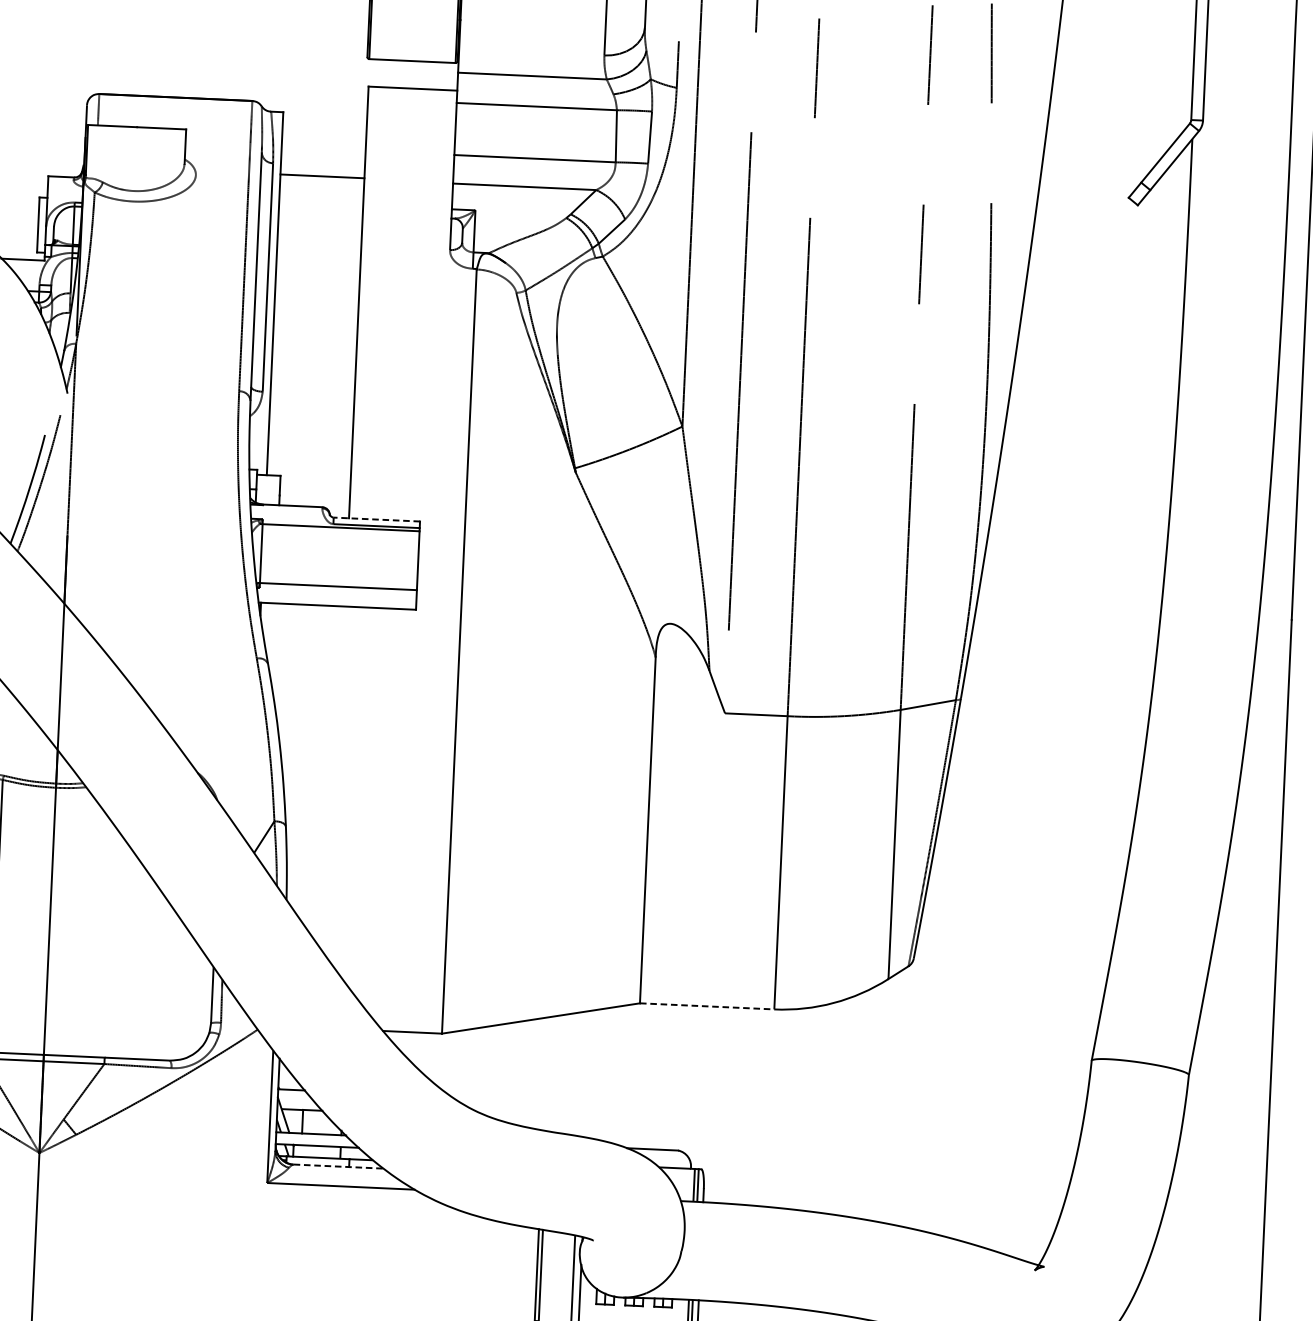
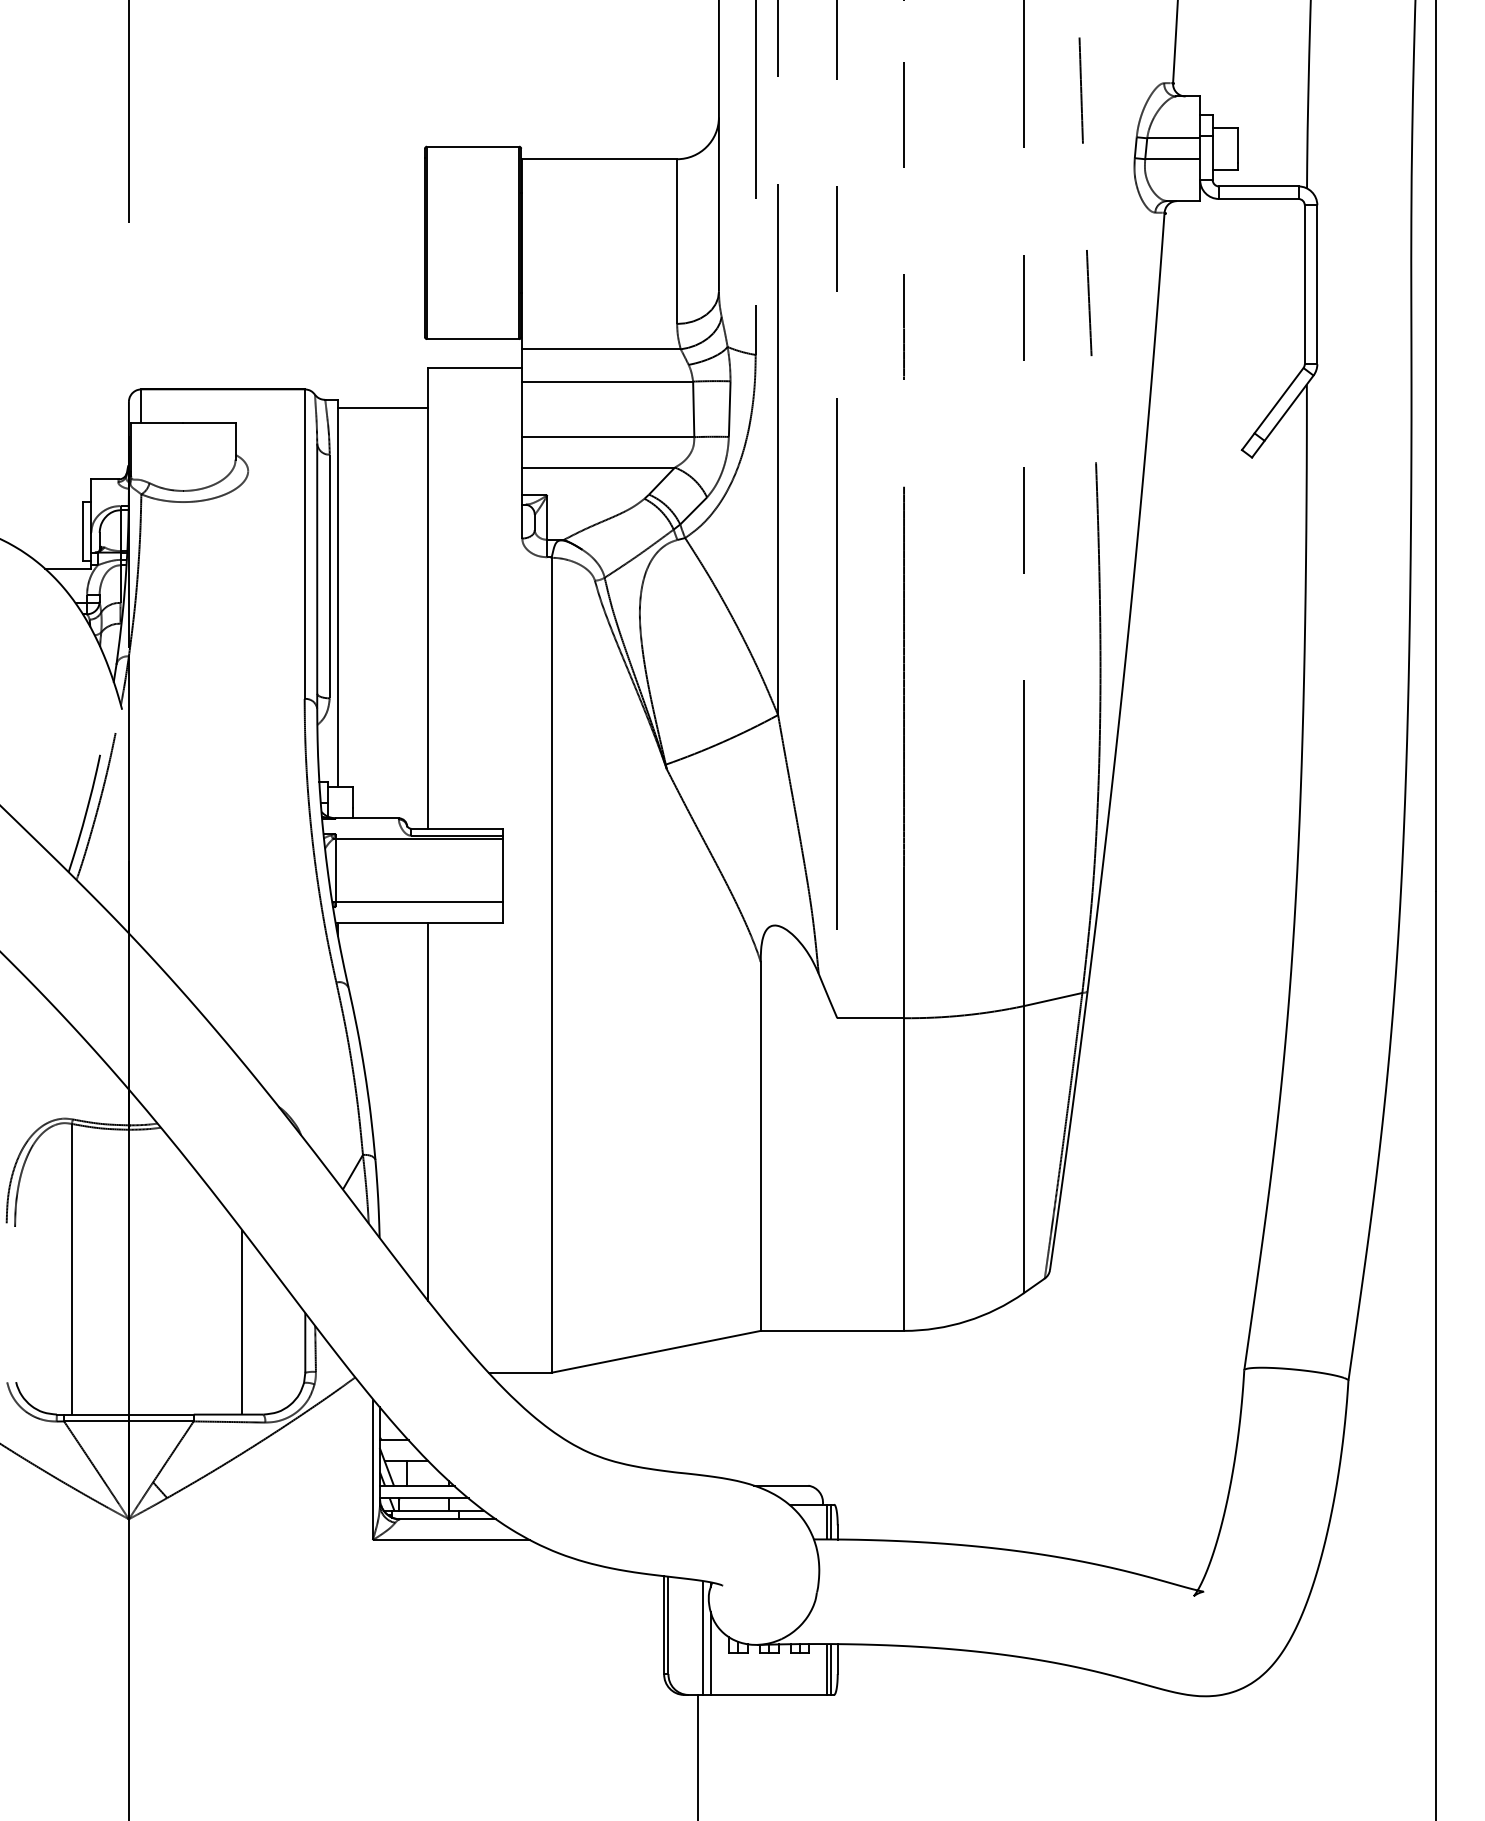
line: (322, 176) -> (382, 408), moved
line: (376, 519) -> (456, 828), dashed -> solid
line: (336, 783) -> (427, 1111), added
line: (154, 972) -> (242, 1321), added
line: (707, 1005) -> (832, 1330), dashed -> solid
line: (339, 1166) -> (448, 1519), dashed -> solid

